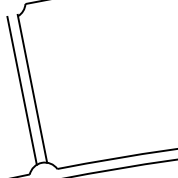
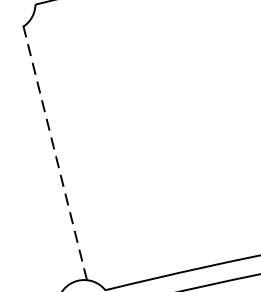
line: (32, 88) -> (55, 151), solid -> dashed
line: (21, 90) -> (35, 156), removed

